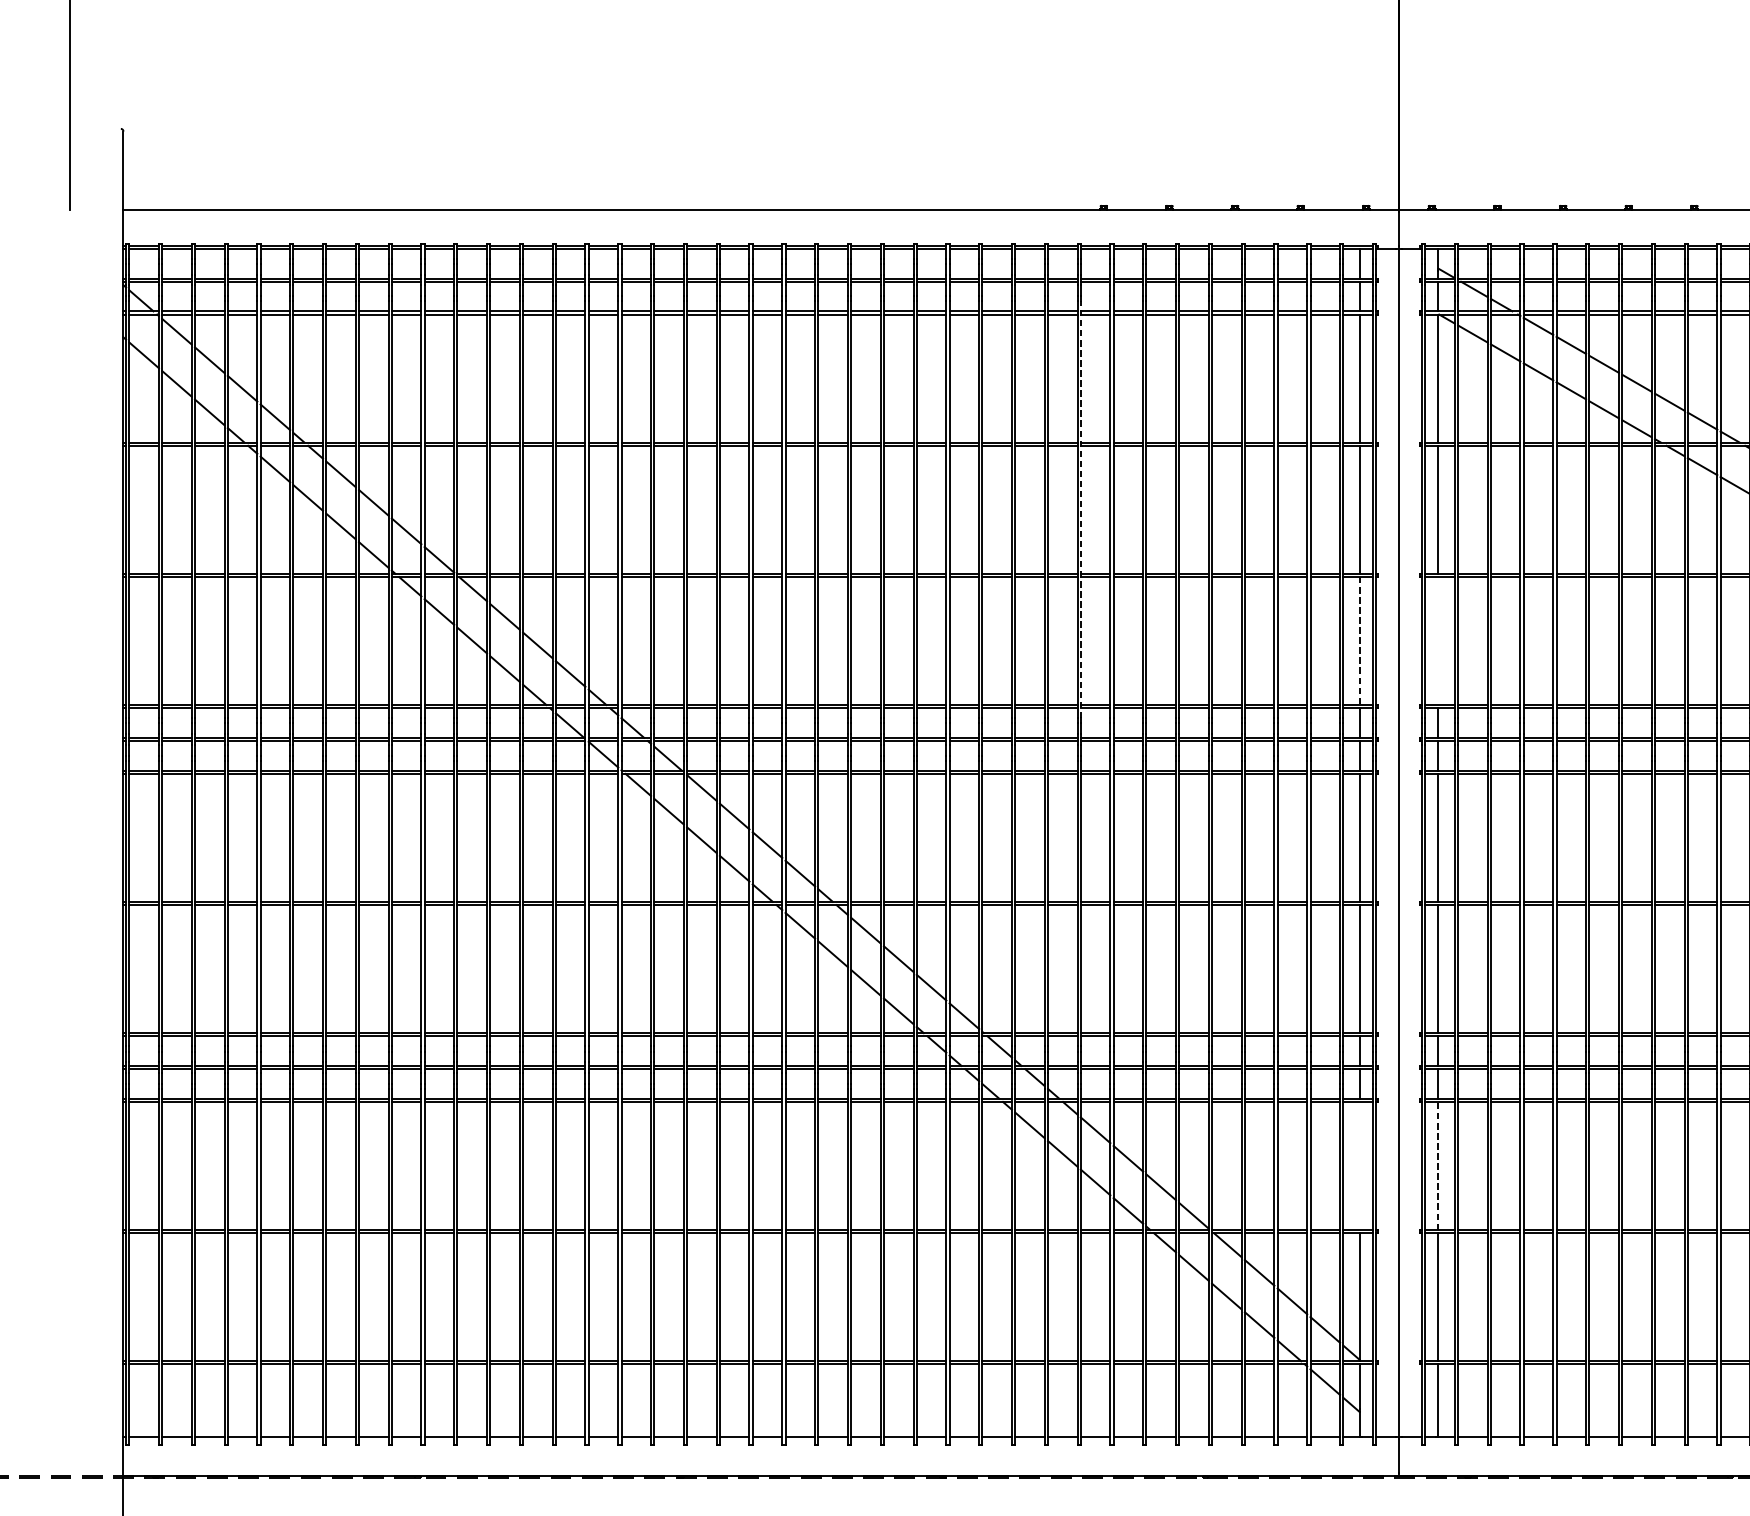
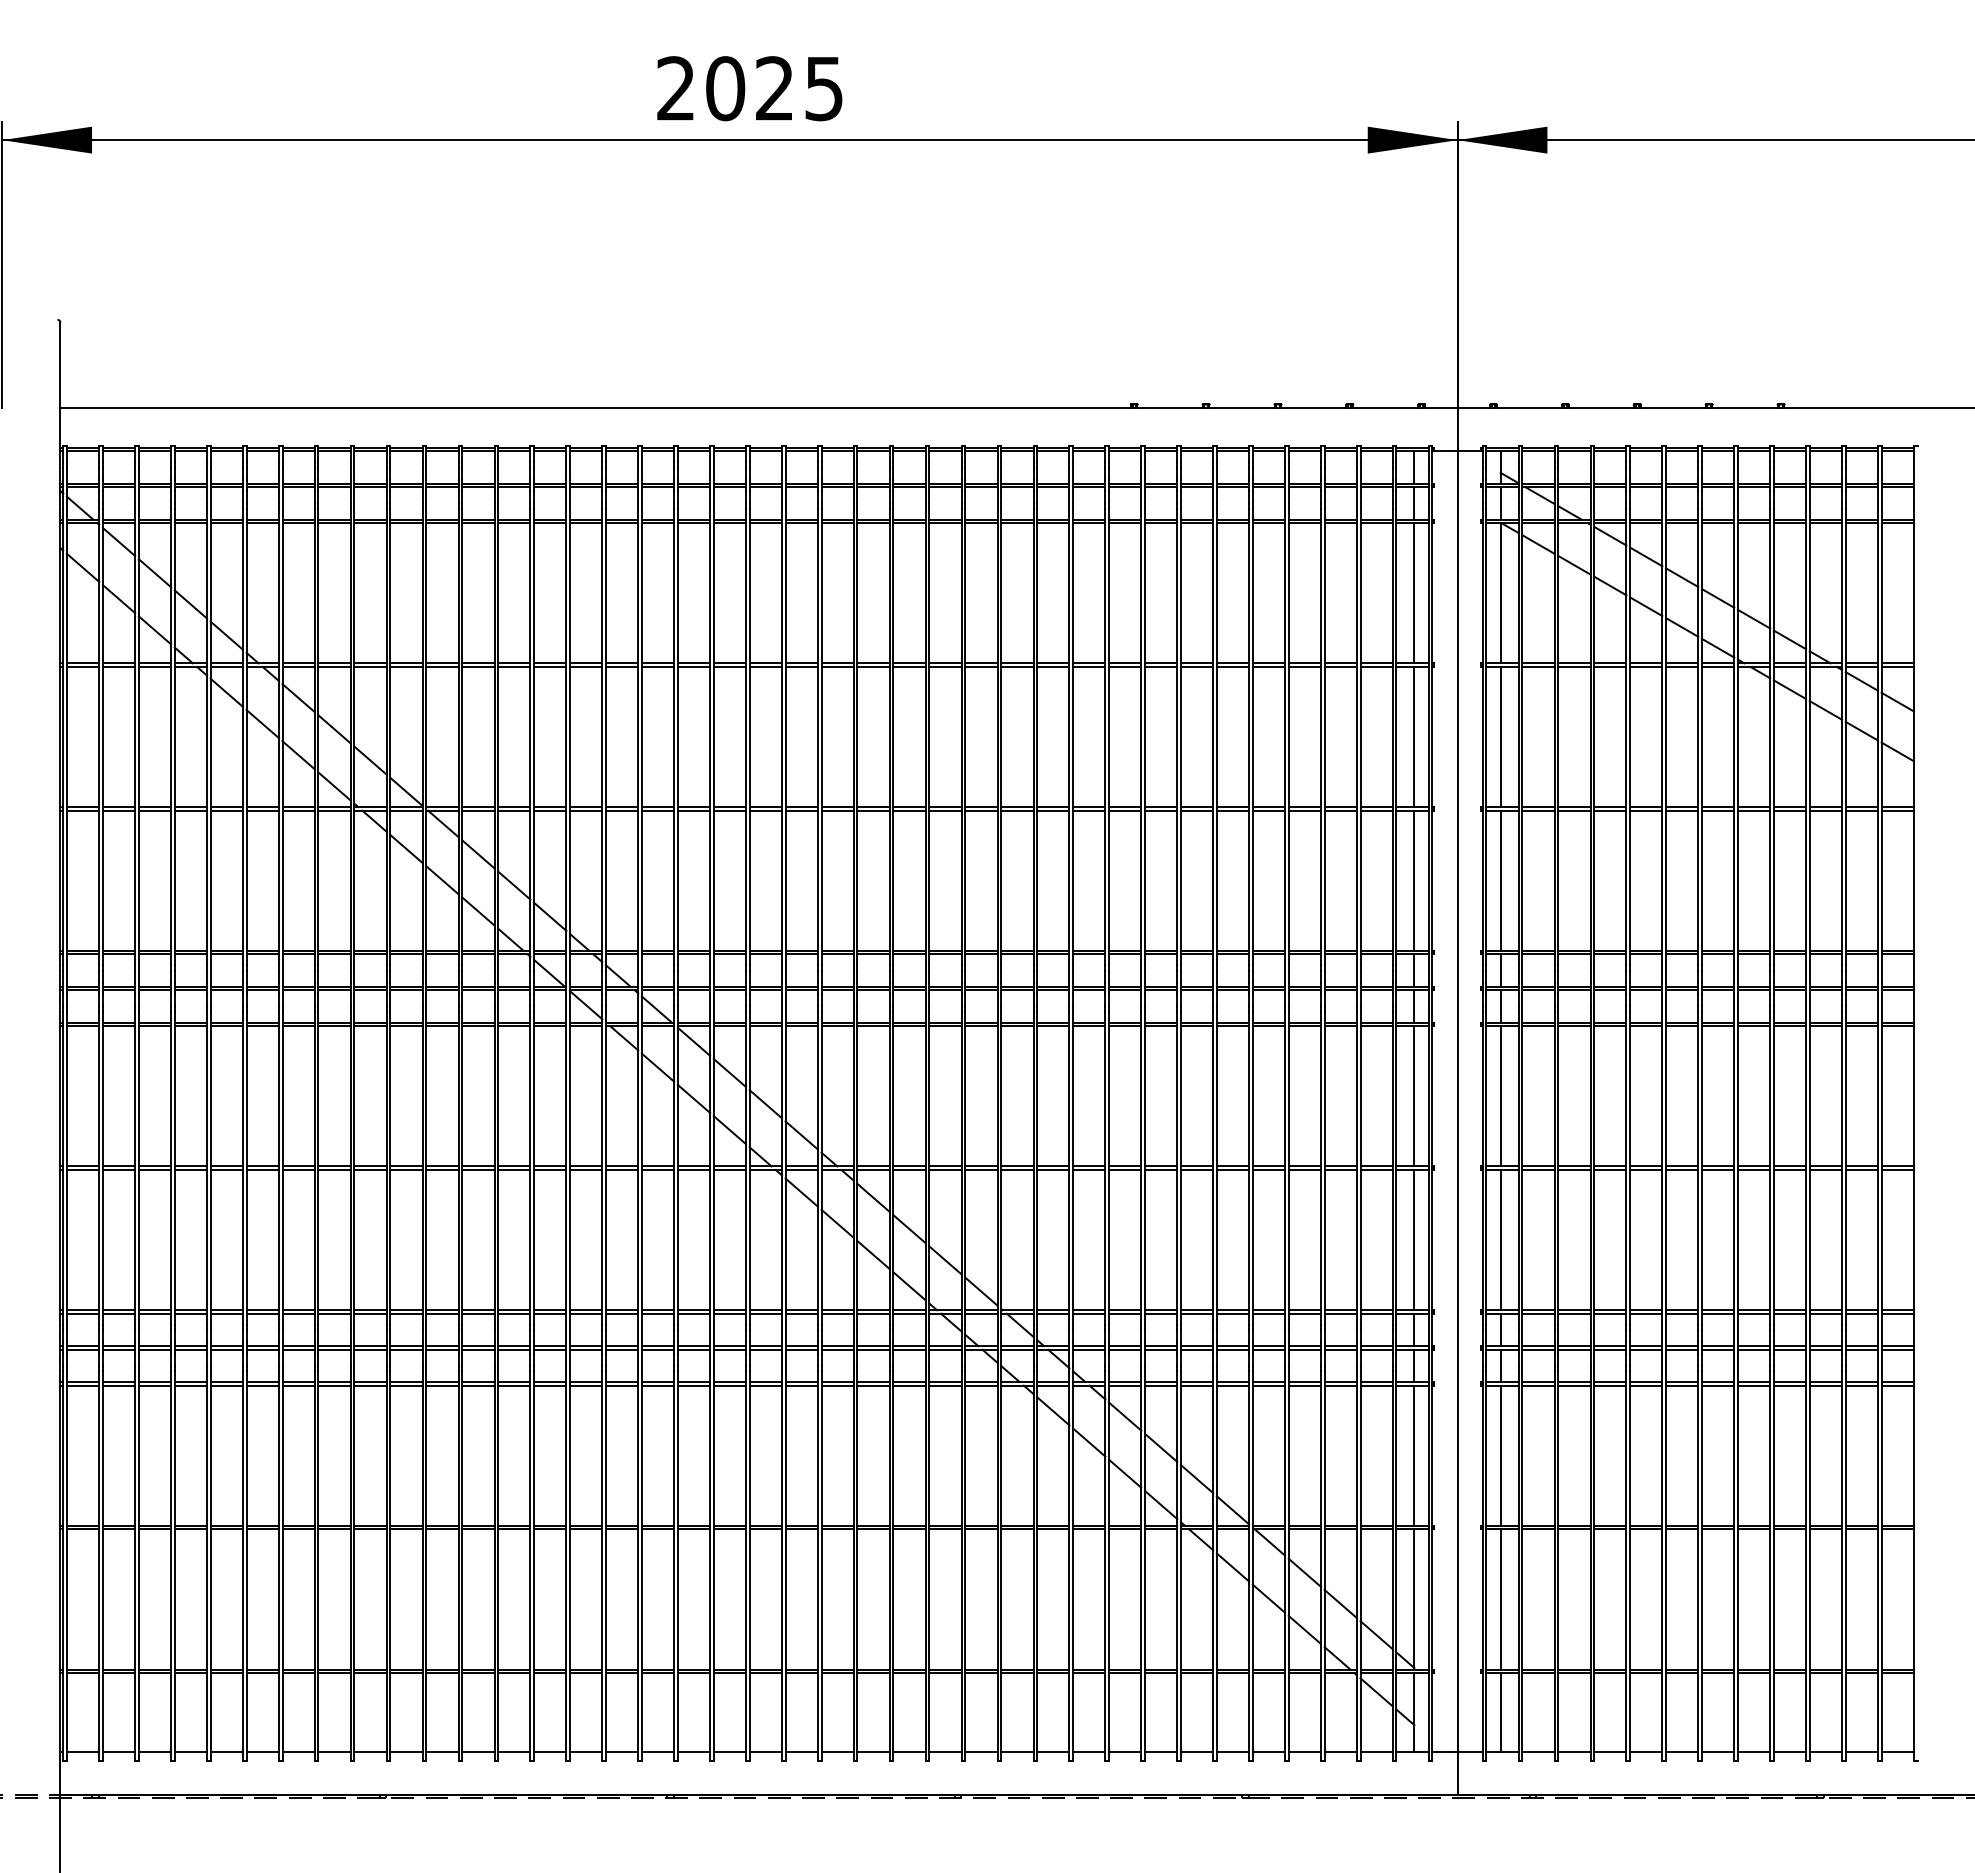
line: (1081, 509) -> (1109, 736), dashed -> solid
line: (1438, 640) -> (1500, 880), added
line: (1359, 641) -> (1414, 881), dashed -> solid
line: (1359, 1165) -> (1414, 1455), added
line: (1438, 1165) -> (1500, 1455), dashed -> solid

